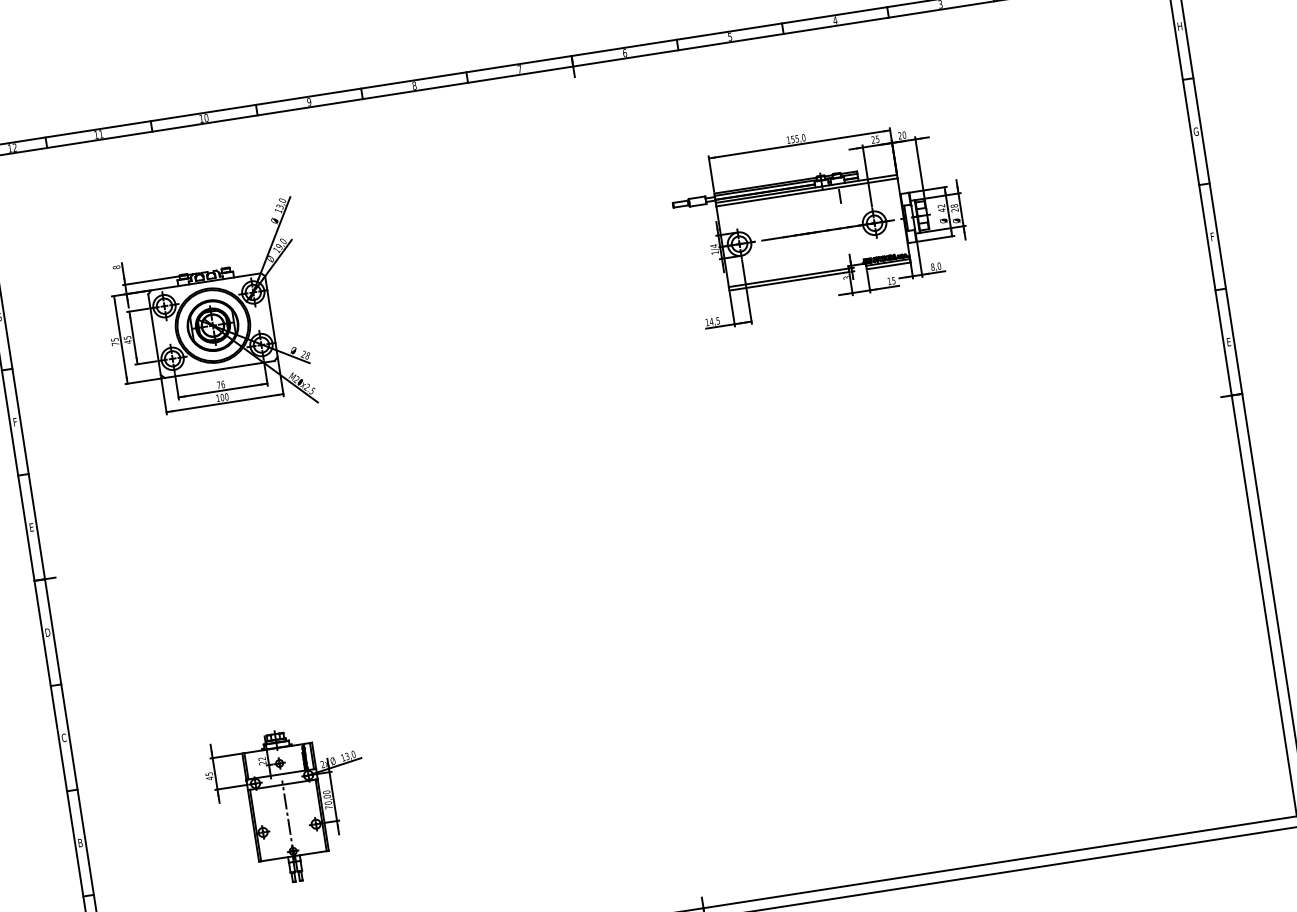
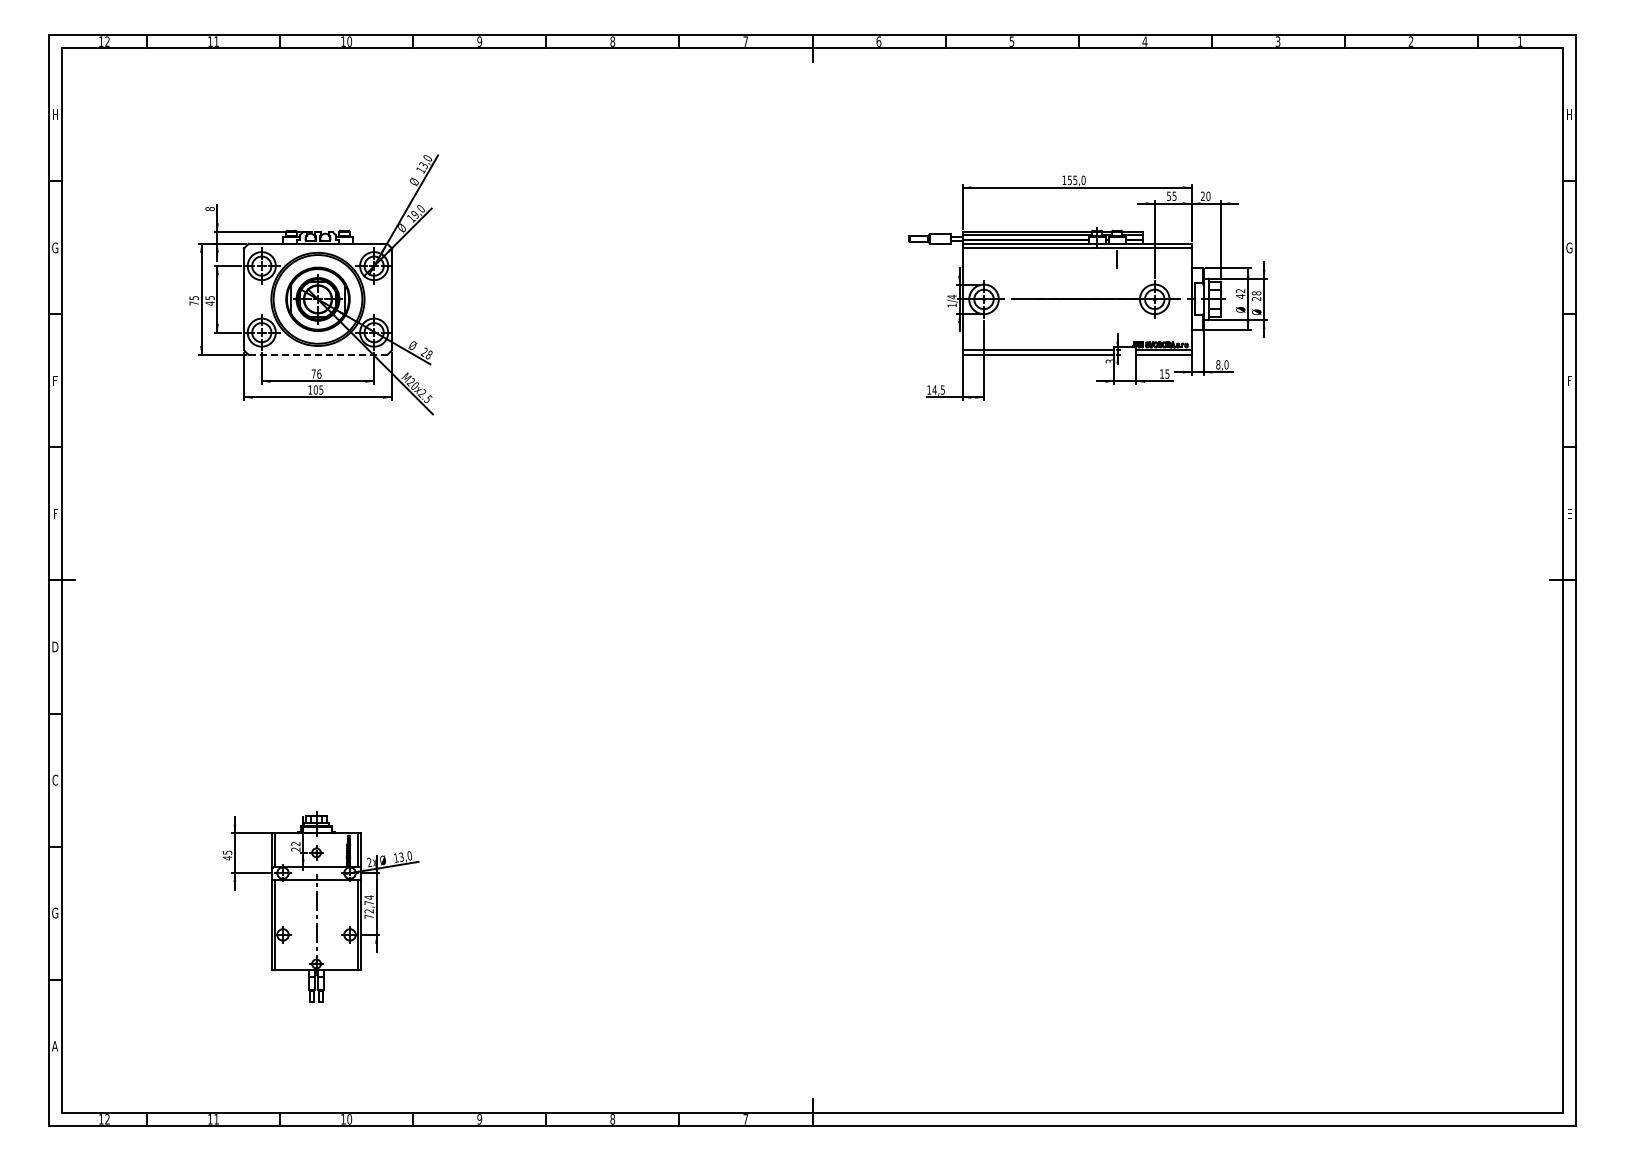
text: (872, 140) -> (1168, 196), 25 -> 55
line: (220, 369) -> (318, 354), solid -> dashed
text: (226, 396) -> (321, 389), 100 -> 105
text: (31, 527) -> (55, 513), E -> F
text: (326, 797) -> (368, 904), 70,00 -> 72,74
text: (80, 842) -> (55, 912), B -> G

